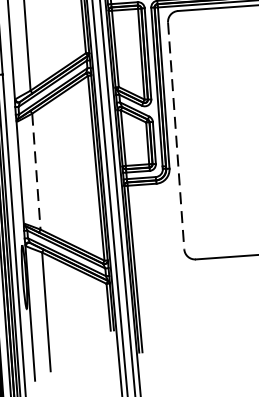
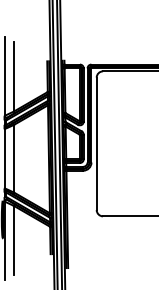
line: (175, 137) -> (96, 144), dashed -> solid
line: (37, 171) -> (14, 158), dashed -> solid

